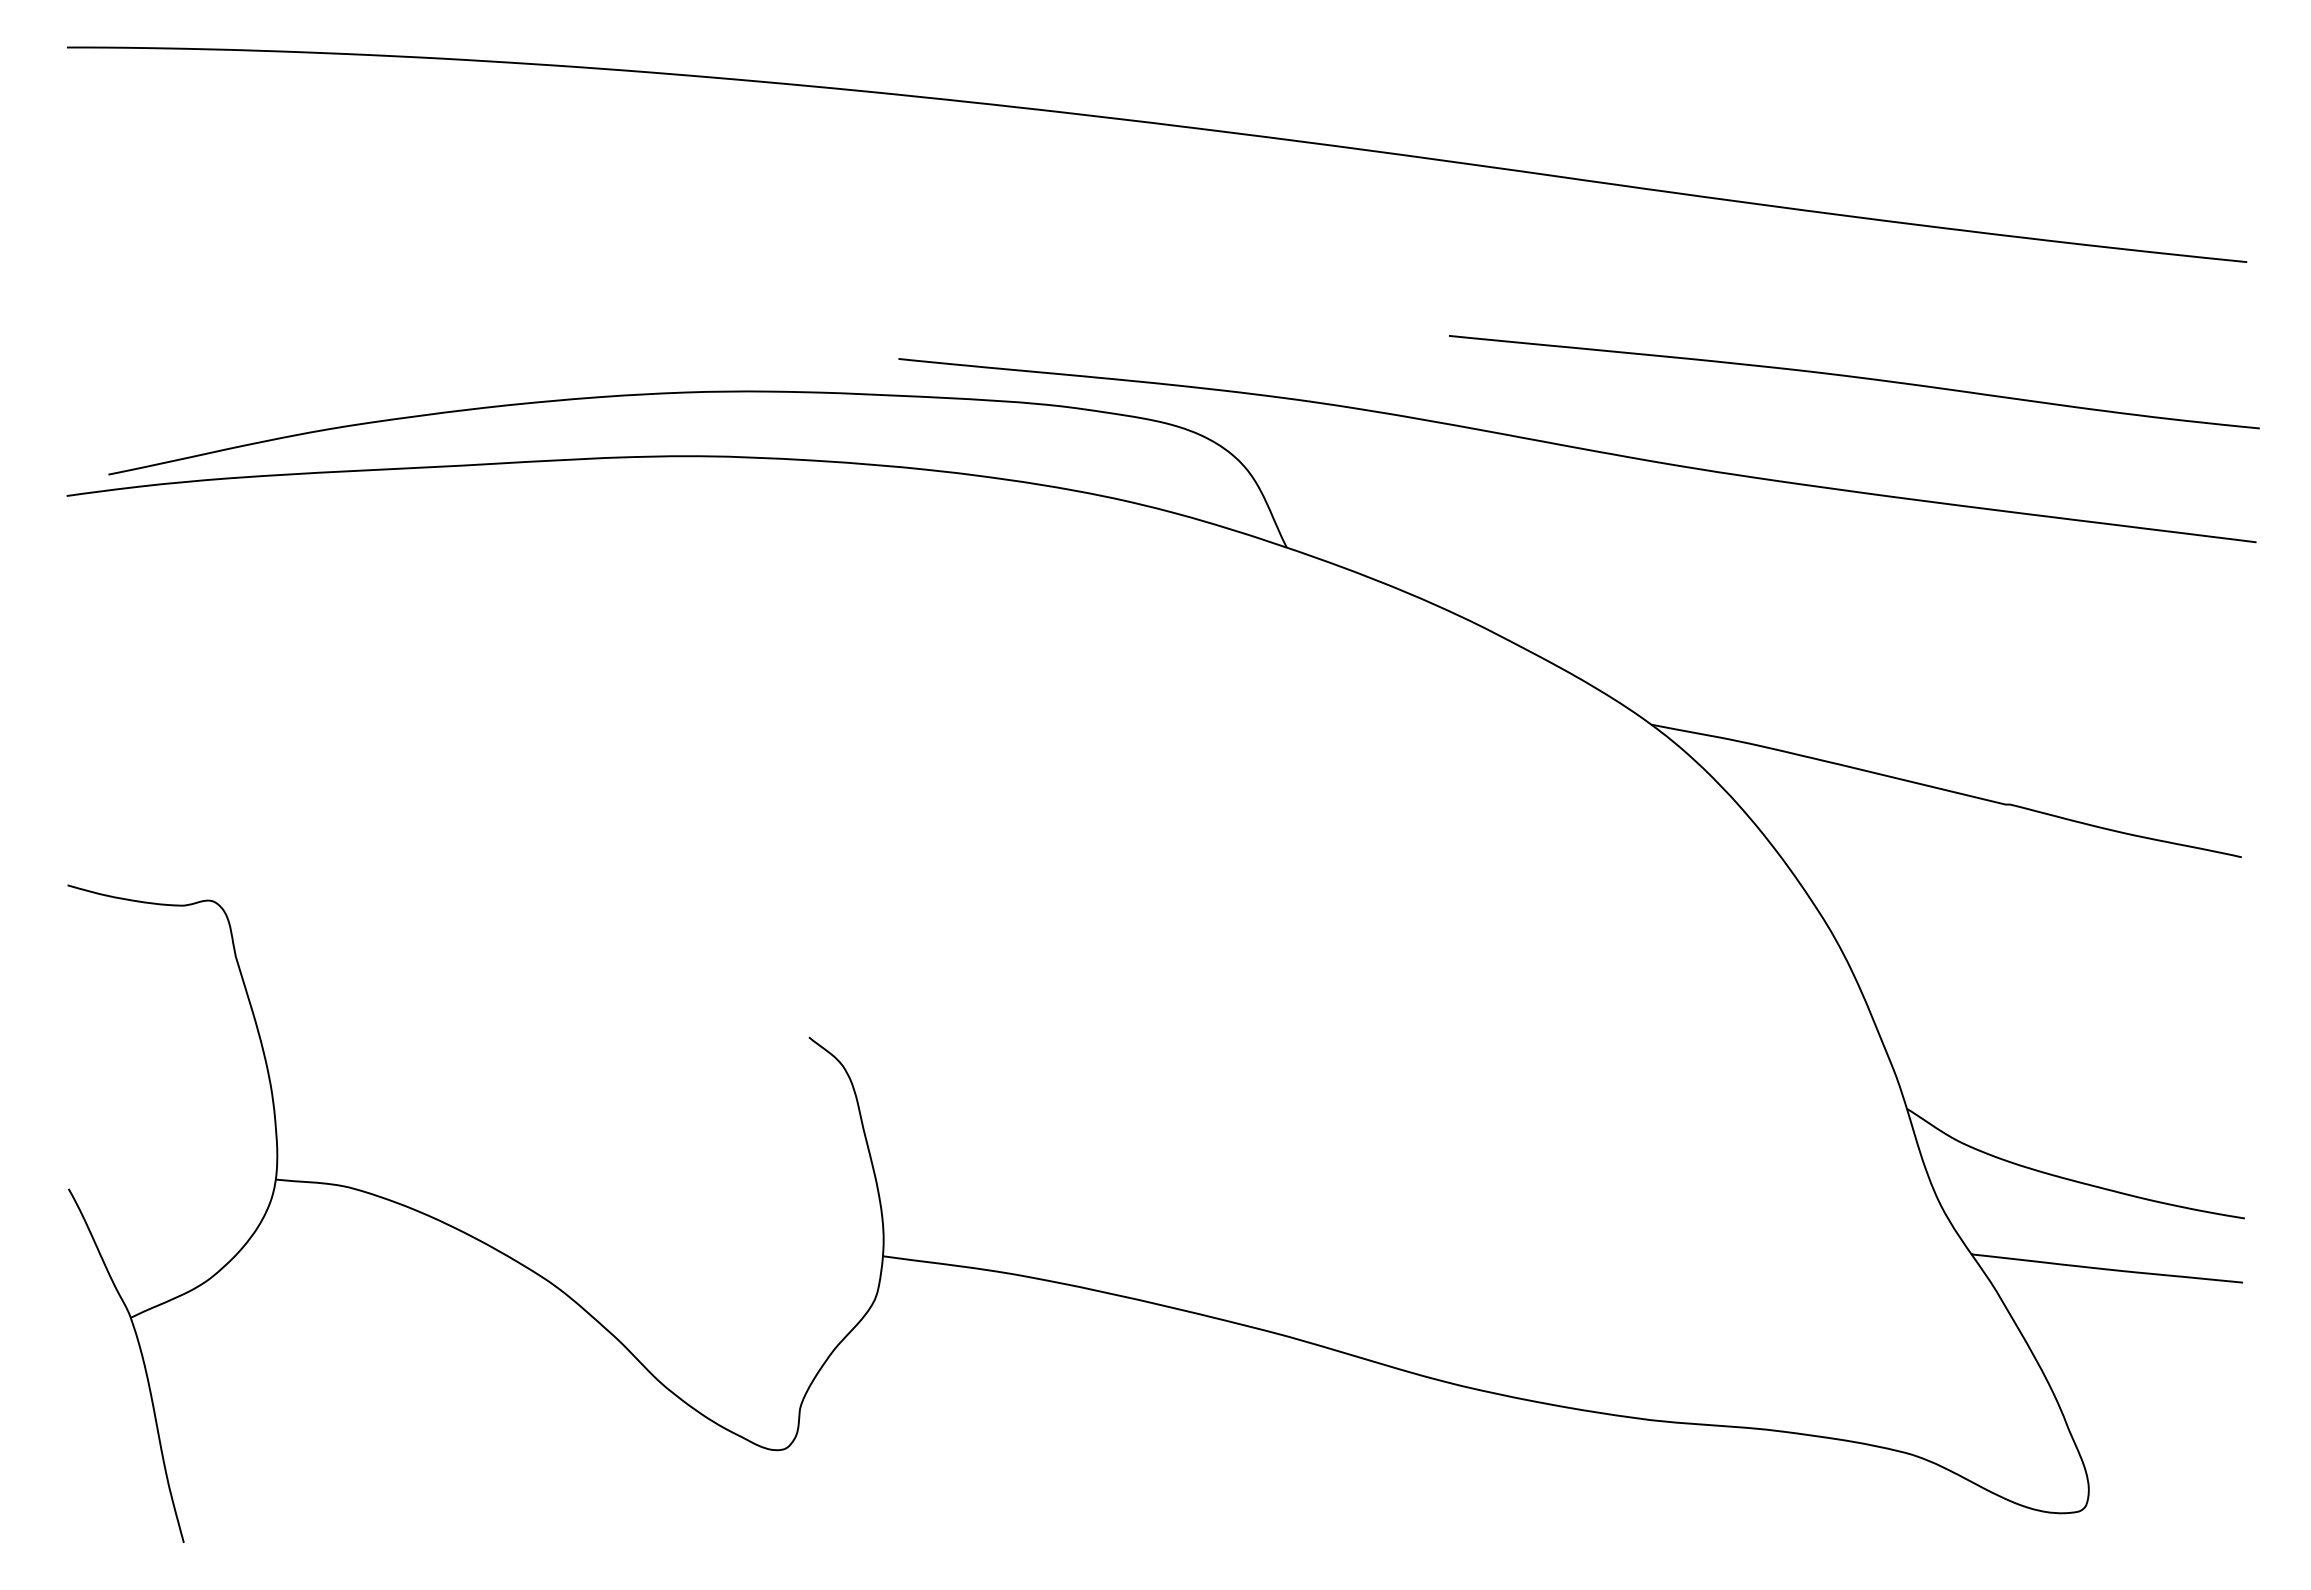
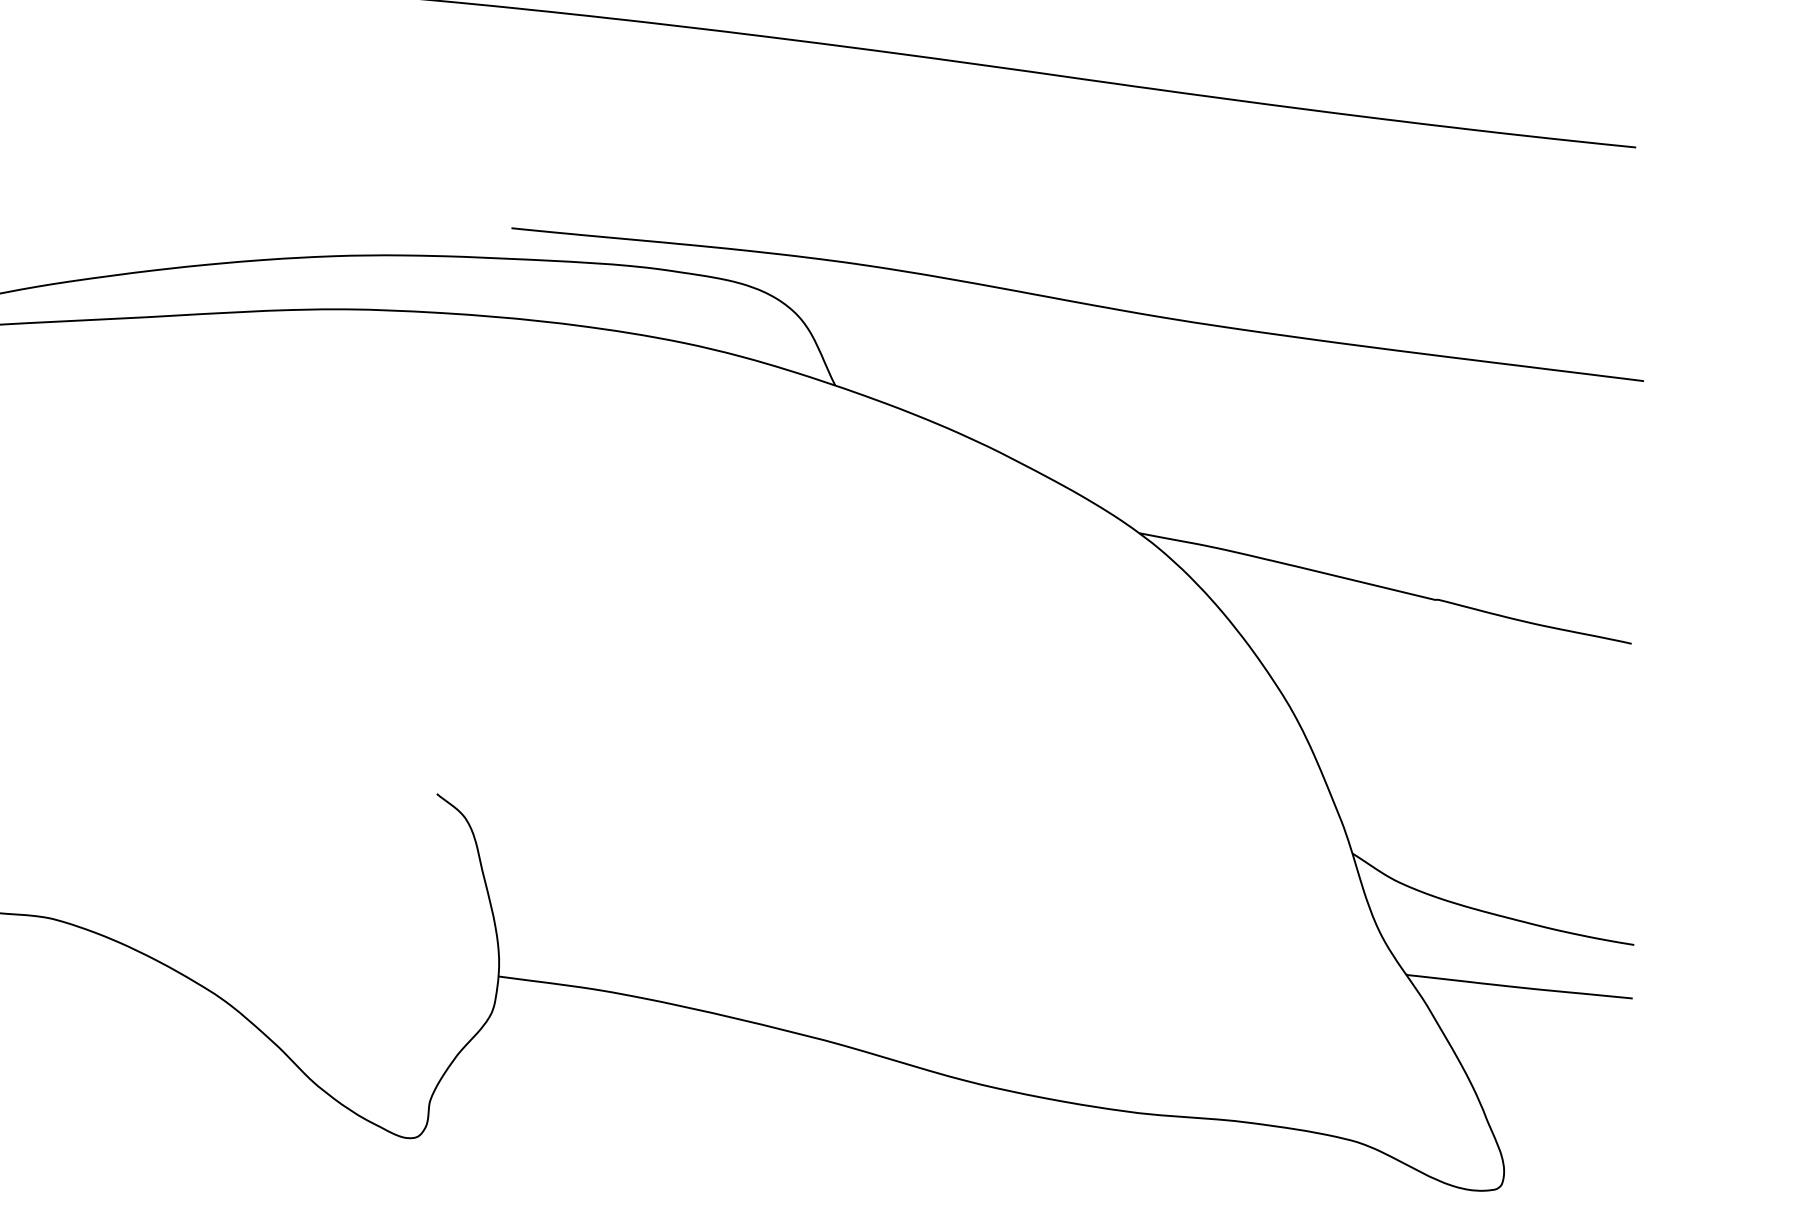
curve: (1856, 378) -> (1310, 244), removed

